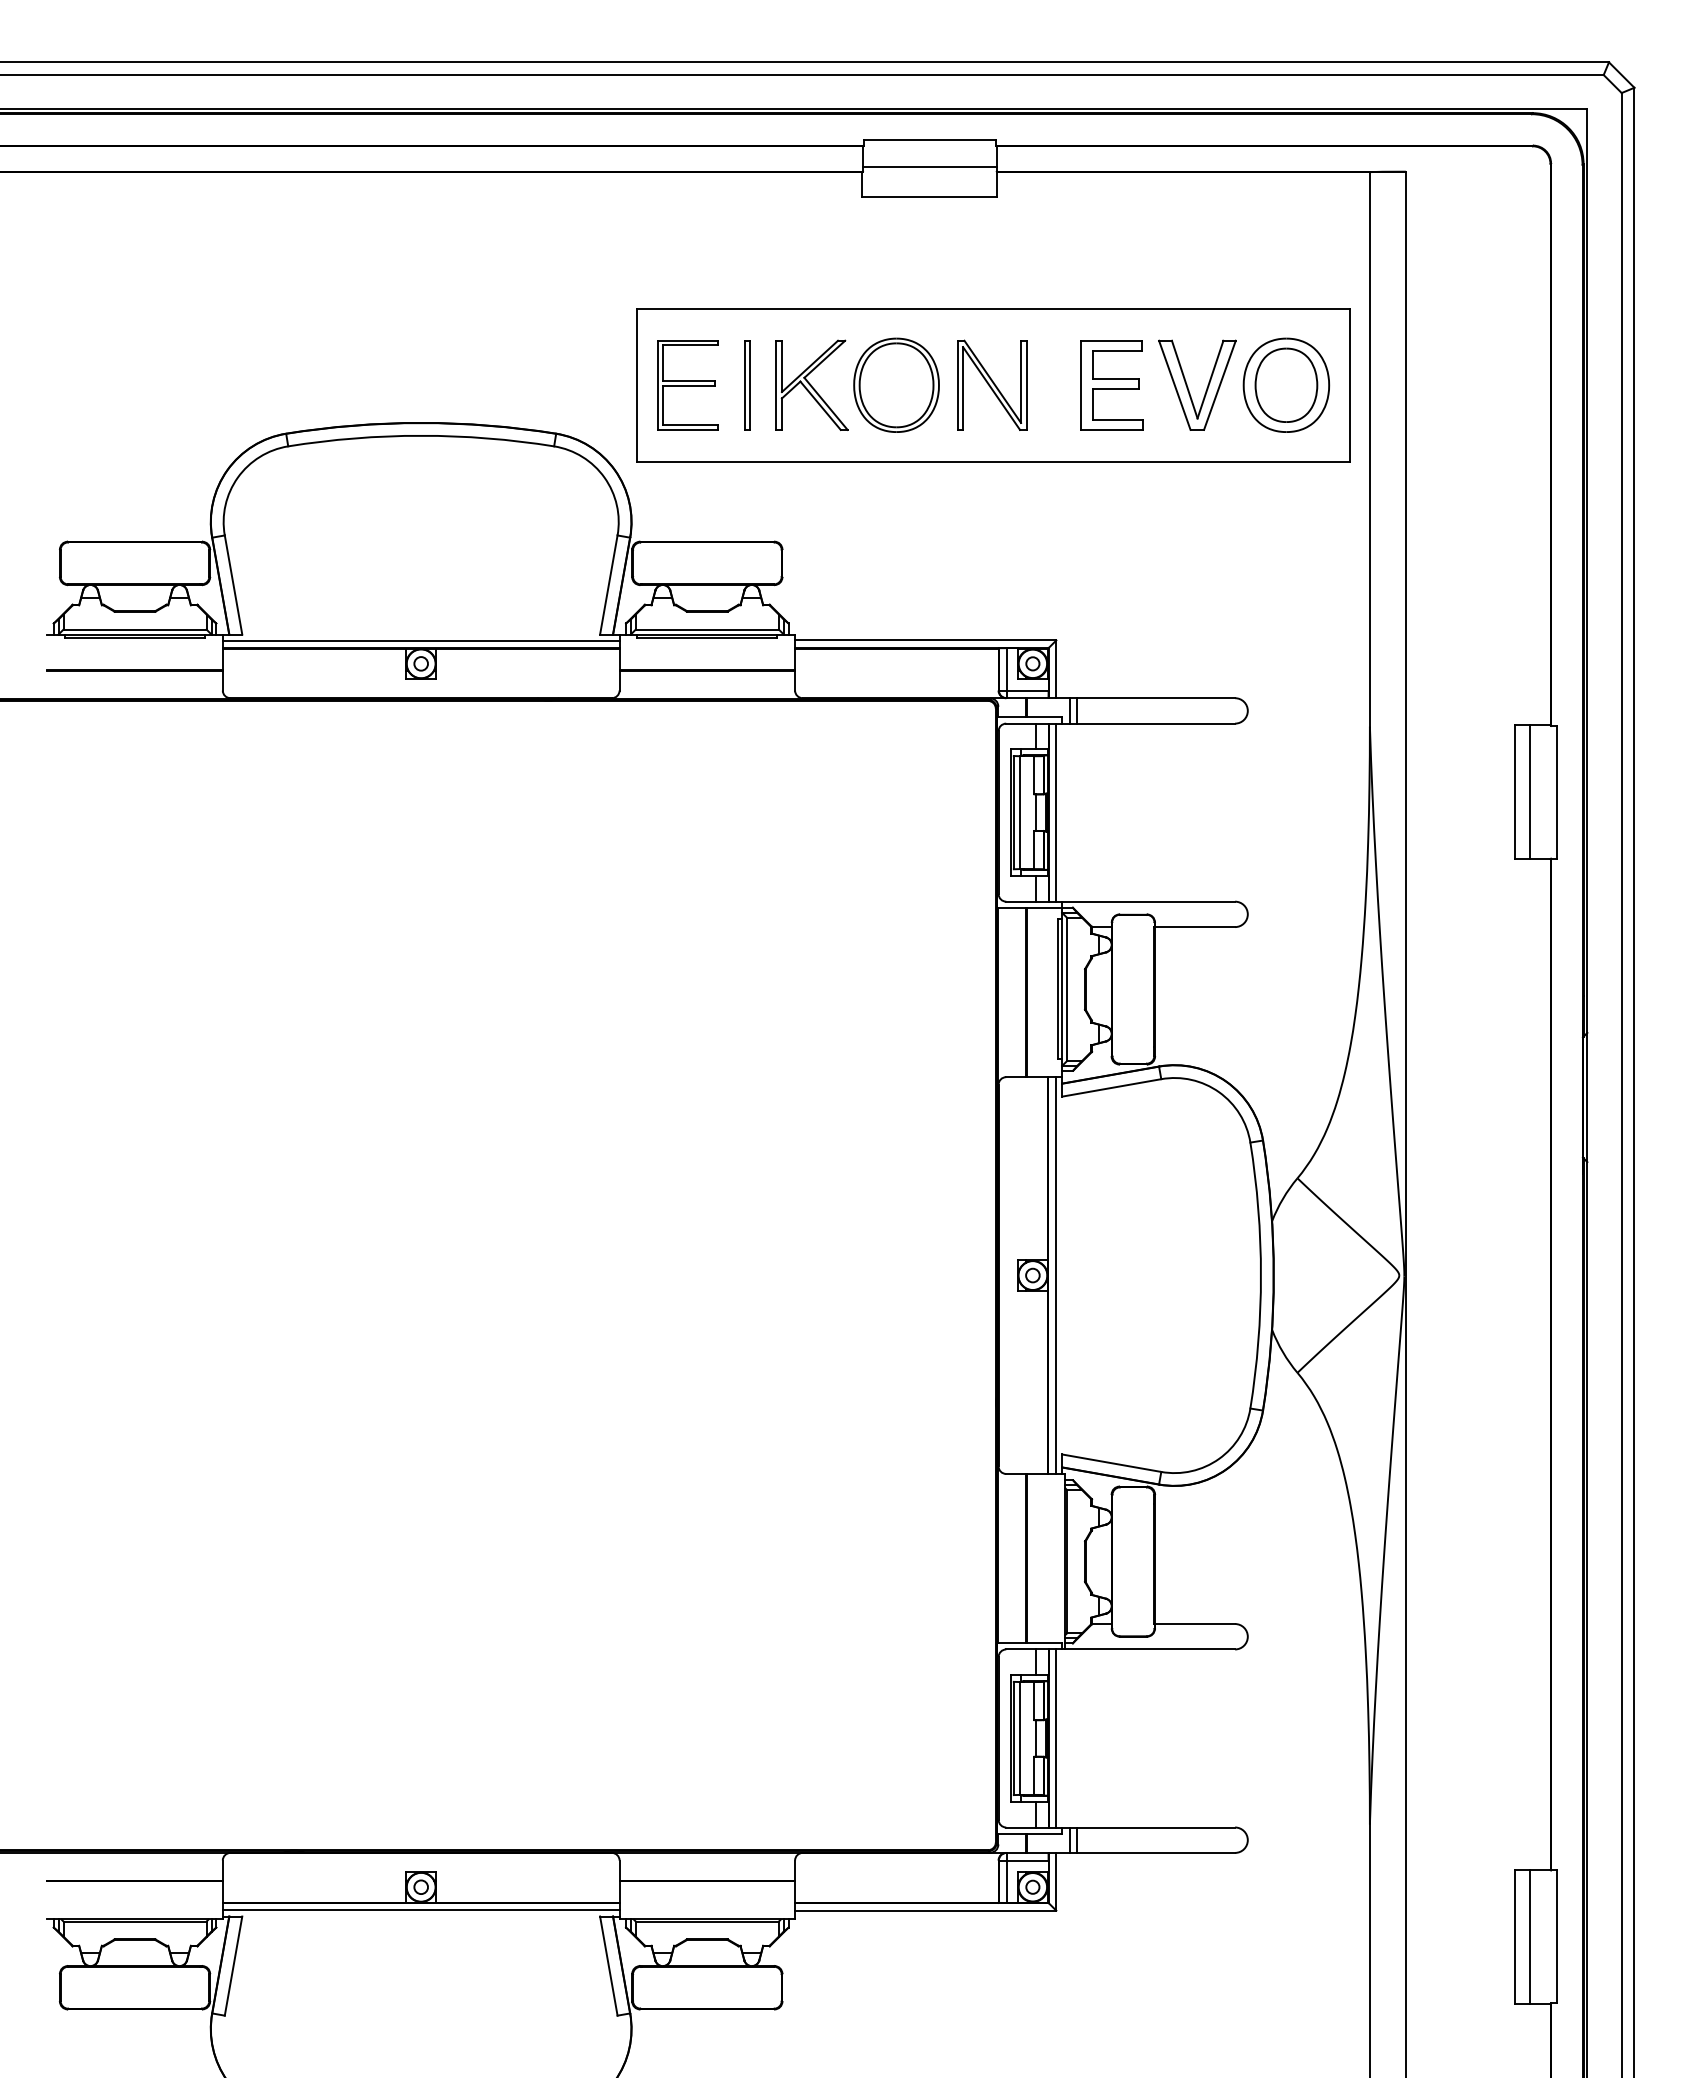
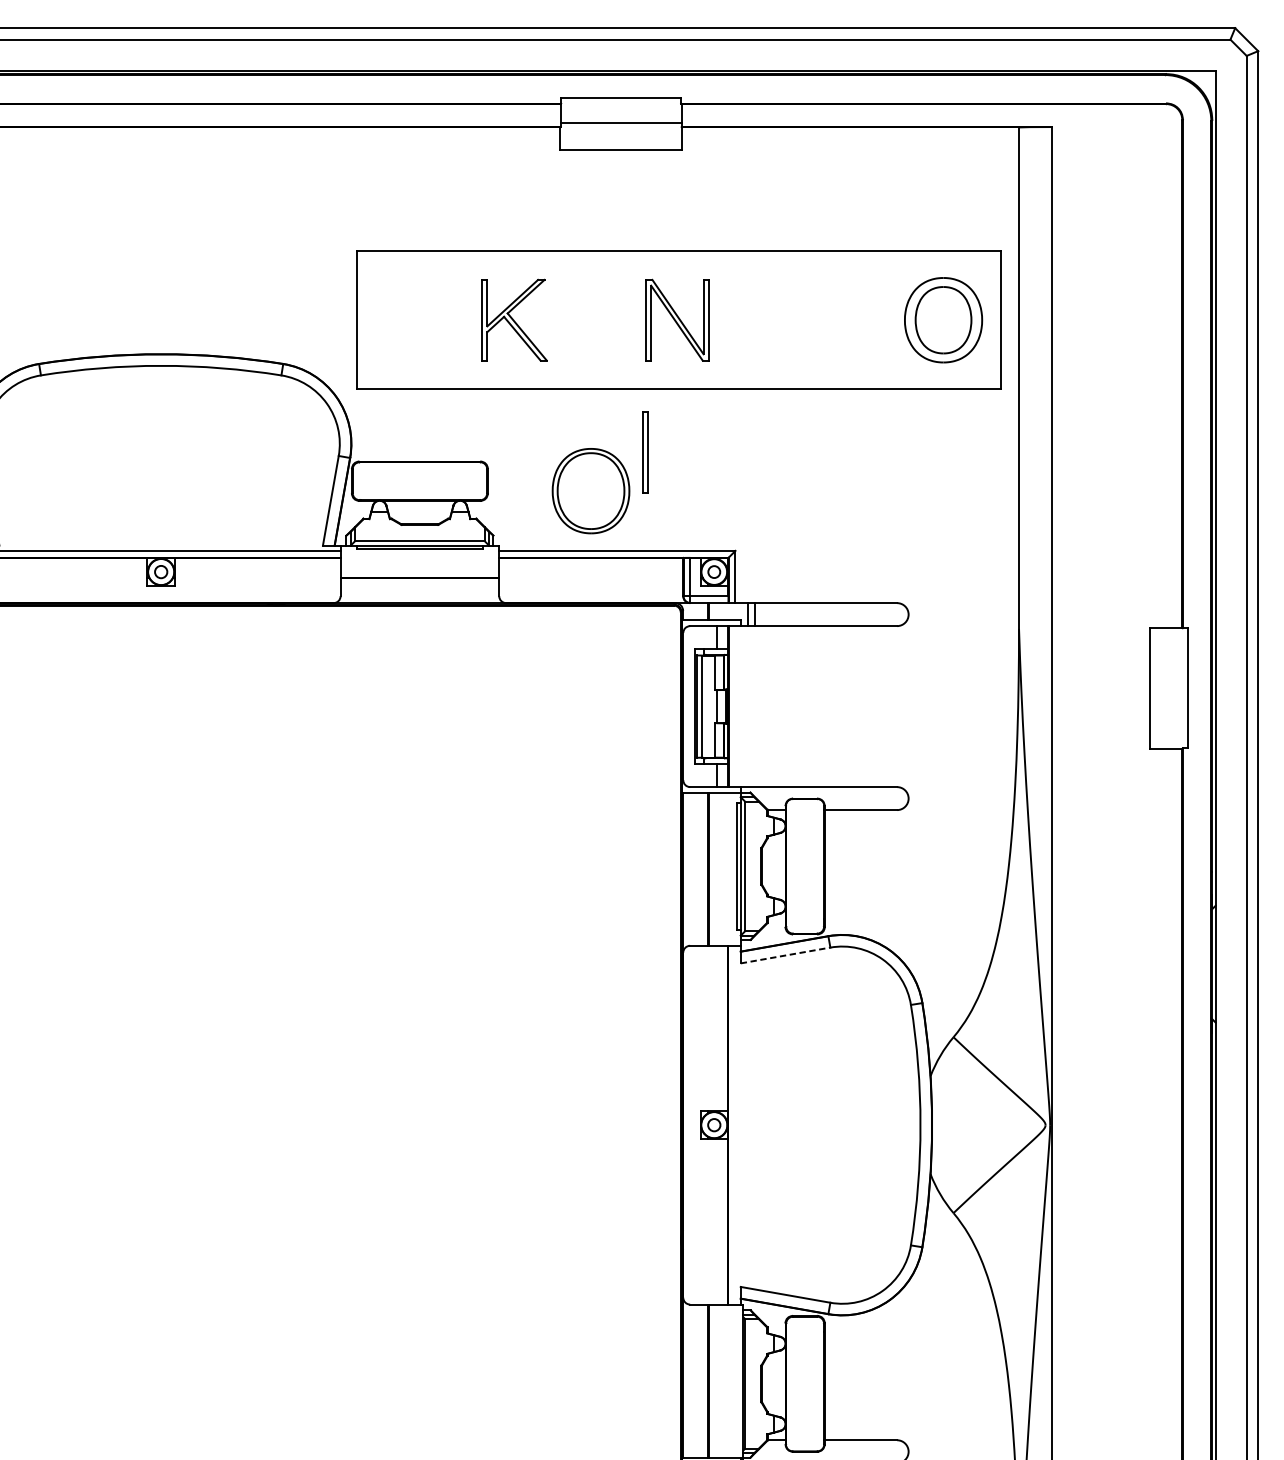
part: (896, 384) -> (590, 490), moved
part: (687, 385) -> (401, 320), removed
part: (747, 385) -> (645, 452), moved
part: (1111, 385) -> (785, 320), removed
part: (1188, 387) -> (854, 322), removed
line: (1530, 792) -> (1164, 688), removed
line: (1056, 812) -> (735, 706), removed
line: (1112, 1087) -> (786, 955), solid -> dashed
line: (1056, 1275) -> (735, 1125), removed

